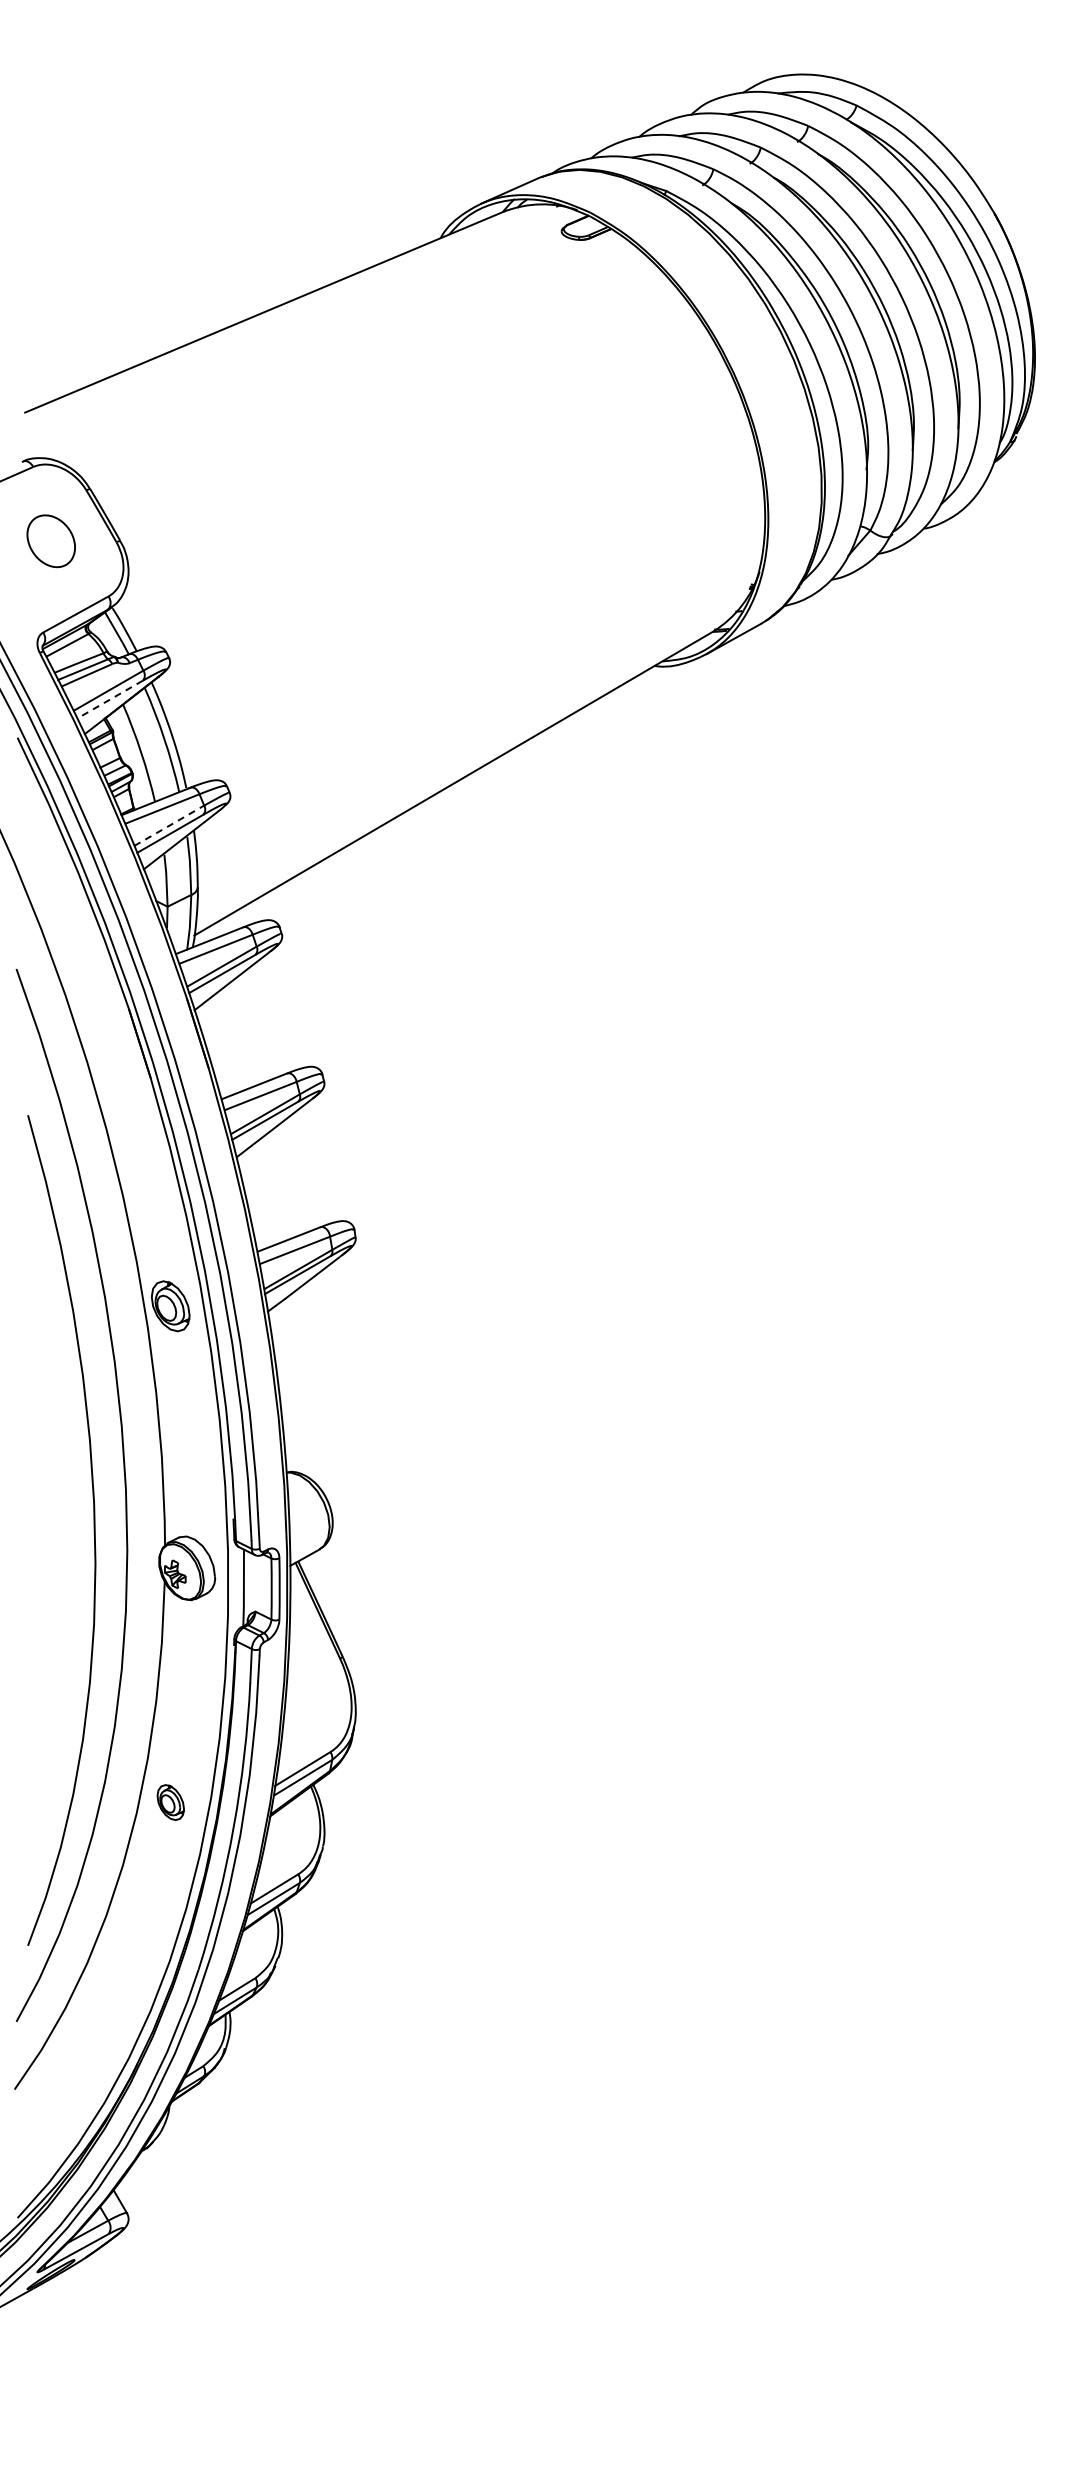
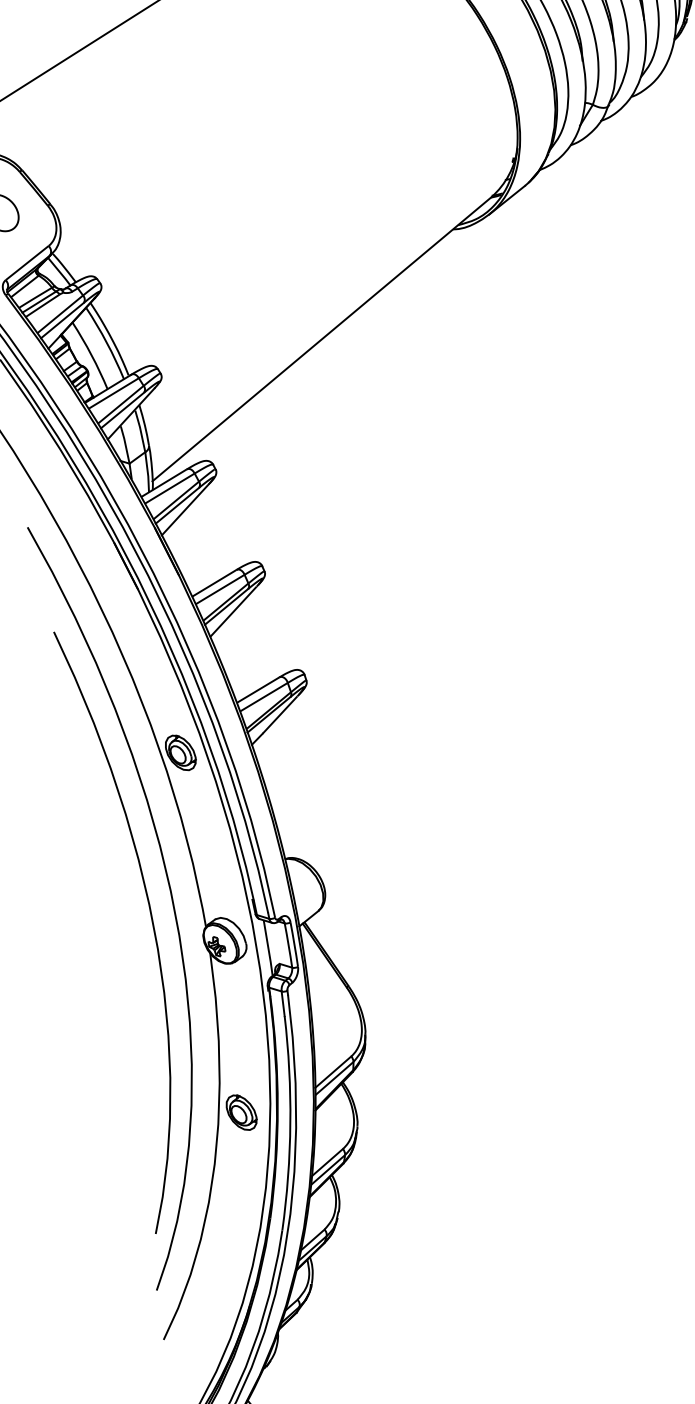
line: (110, 699) -> (62, 320), dashed -> solid
line: (170, 825) -> (121, 404), dashed -> solid
part: (170, 1802) -> (241, 1112), size x1.43

